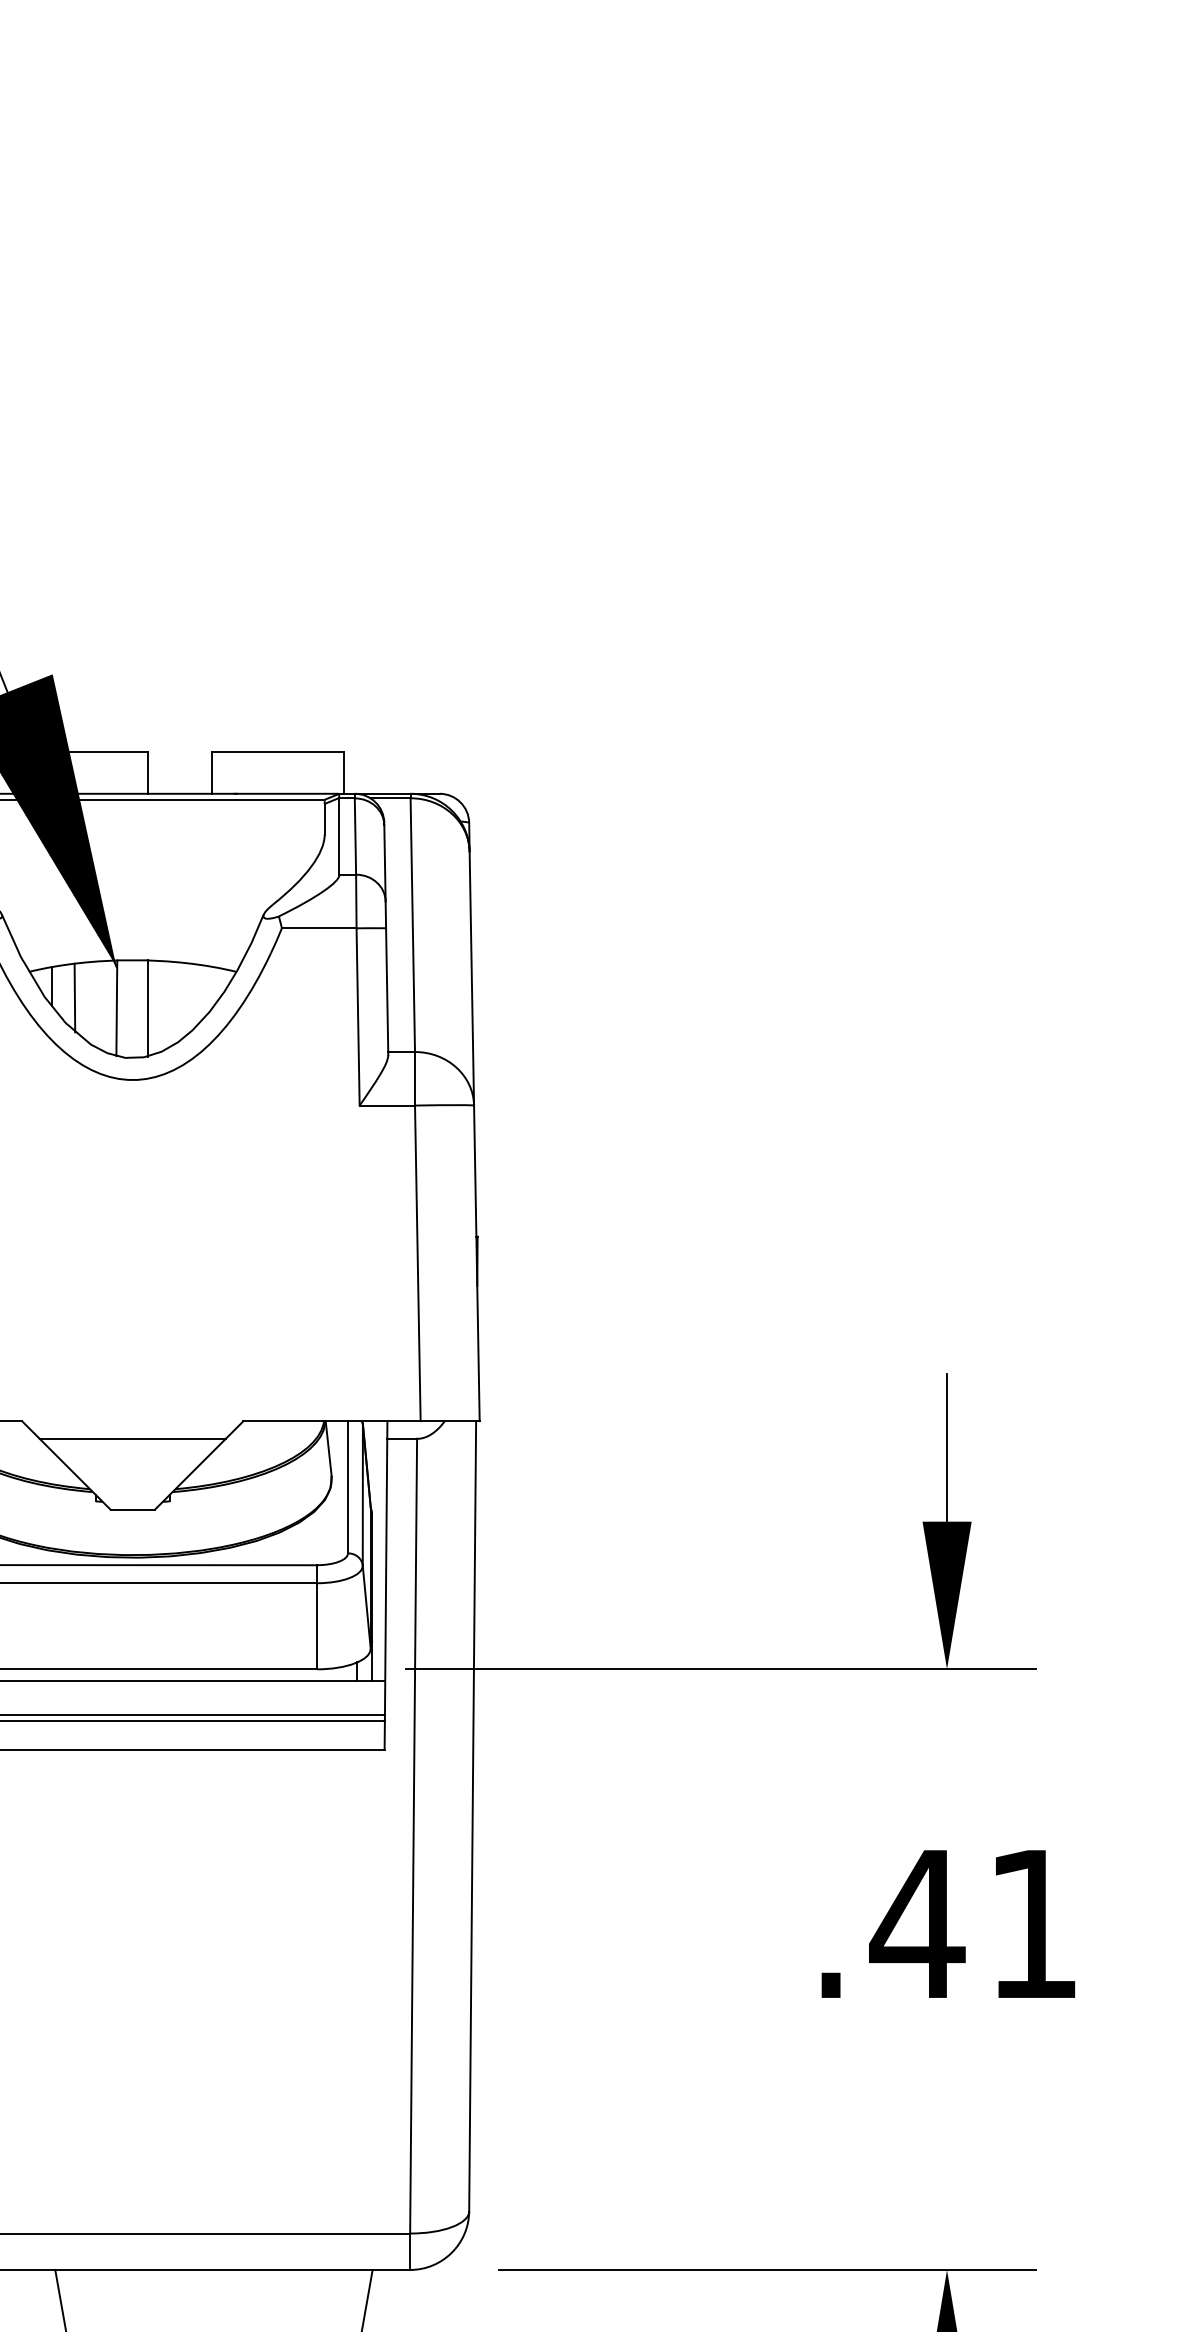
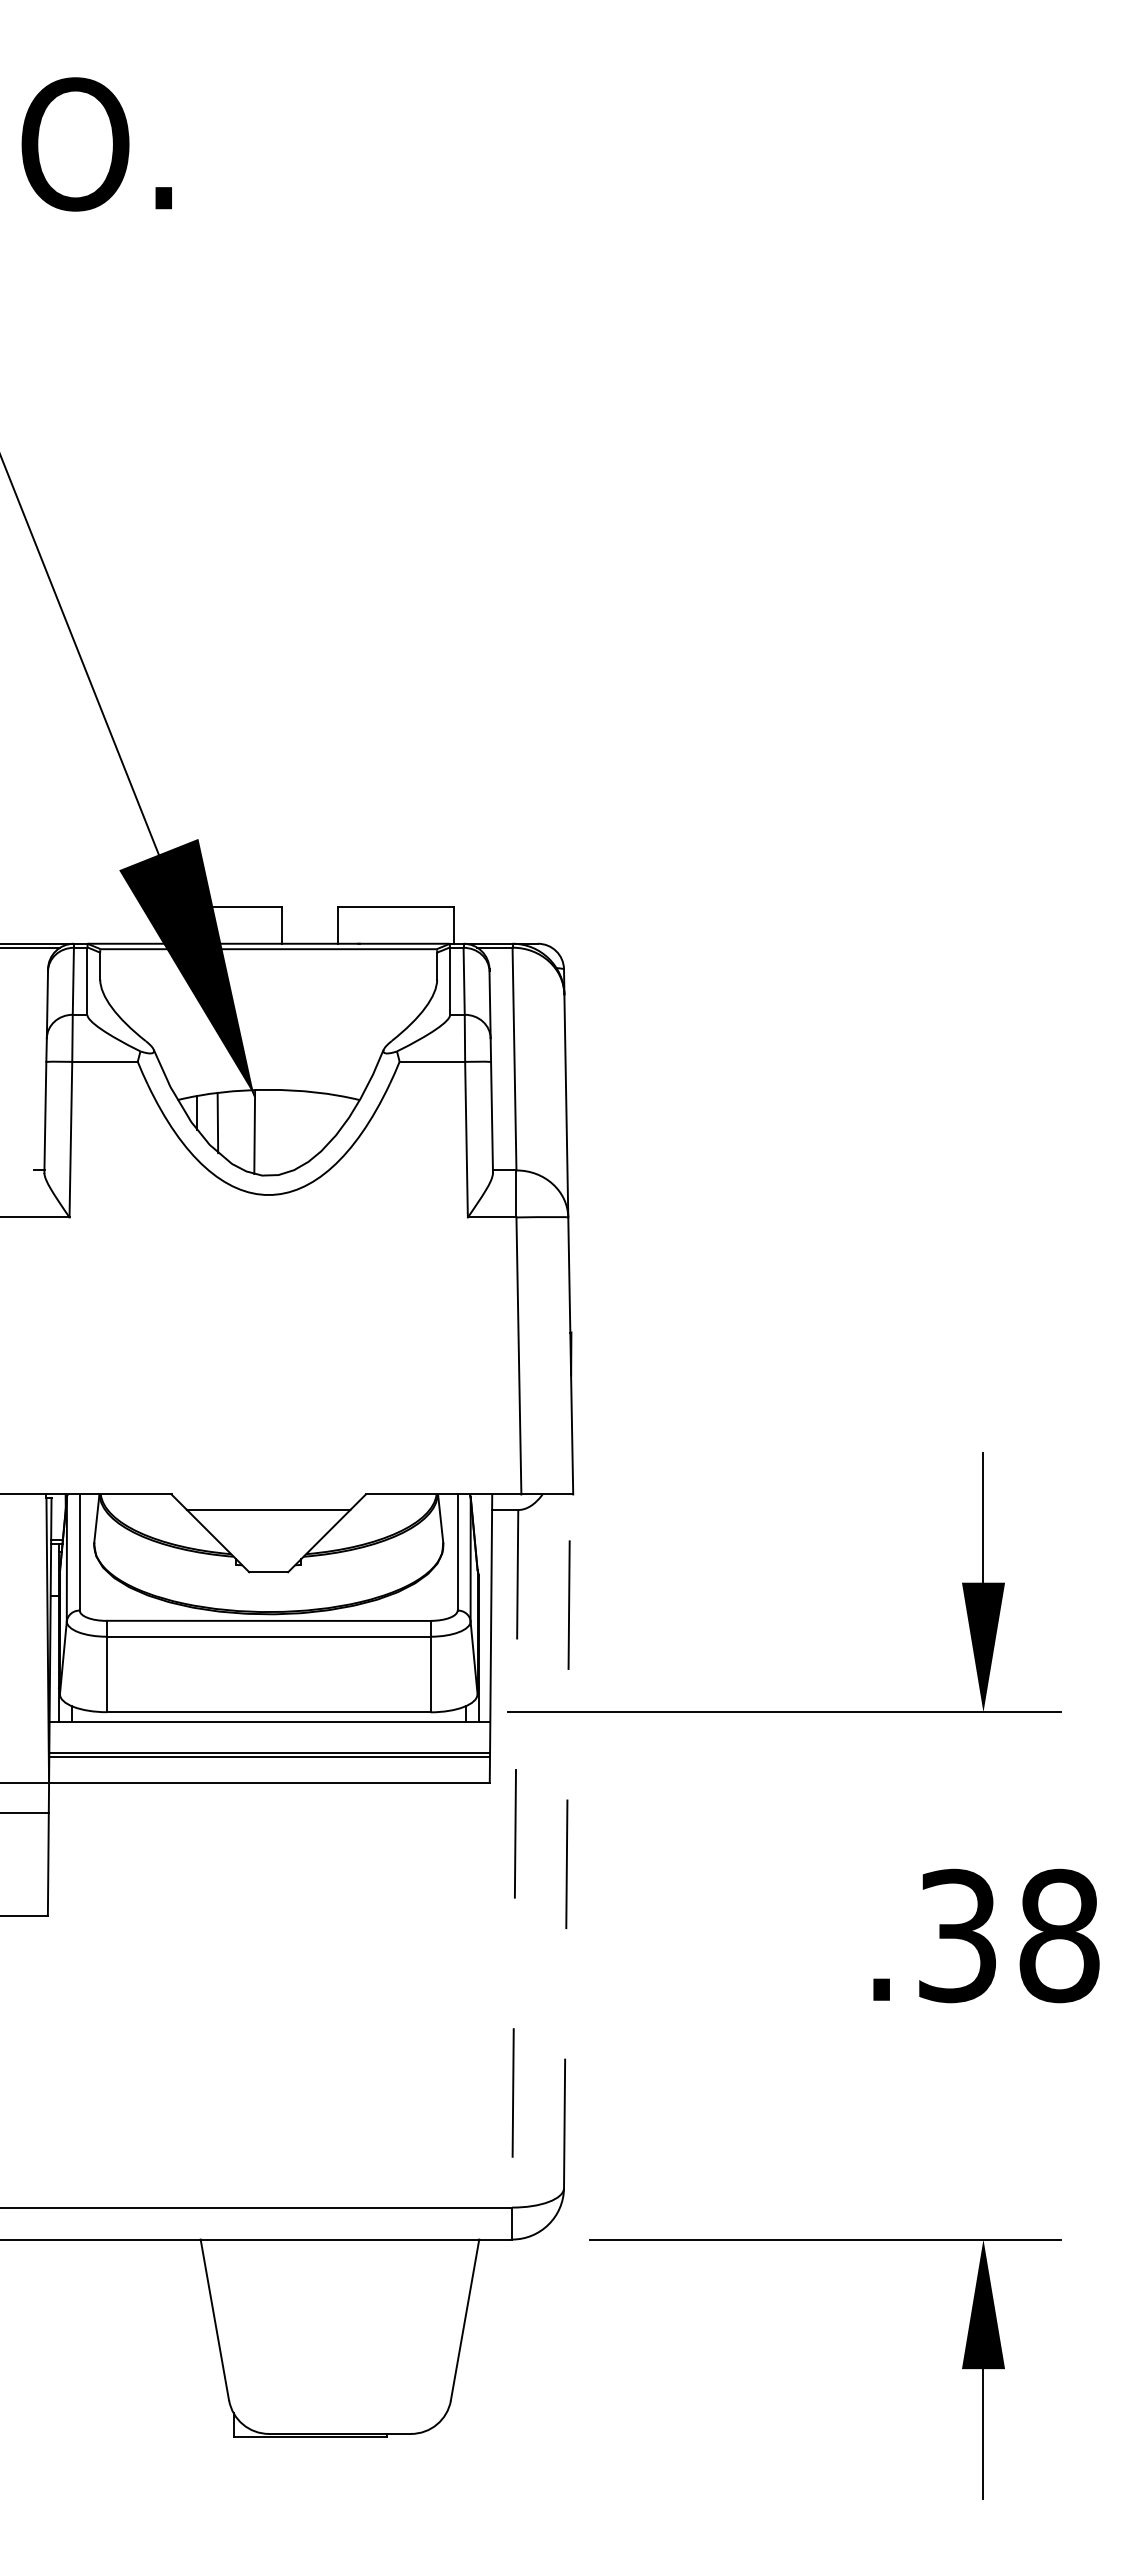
line: (147, 1008) -> (281, 1132), removed
line: (473, 1816) -> (567, 1841), solid -> dashed
line: (413, 1835) -> (515, 1858), solid -> dashed
text: (974, 1923) -> (1007, 1935), .41 -> .38

